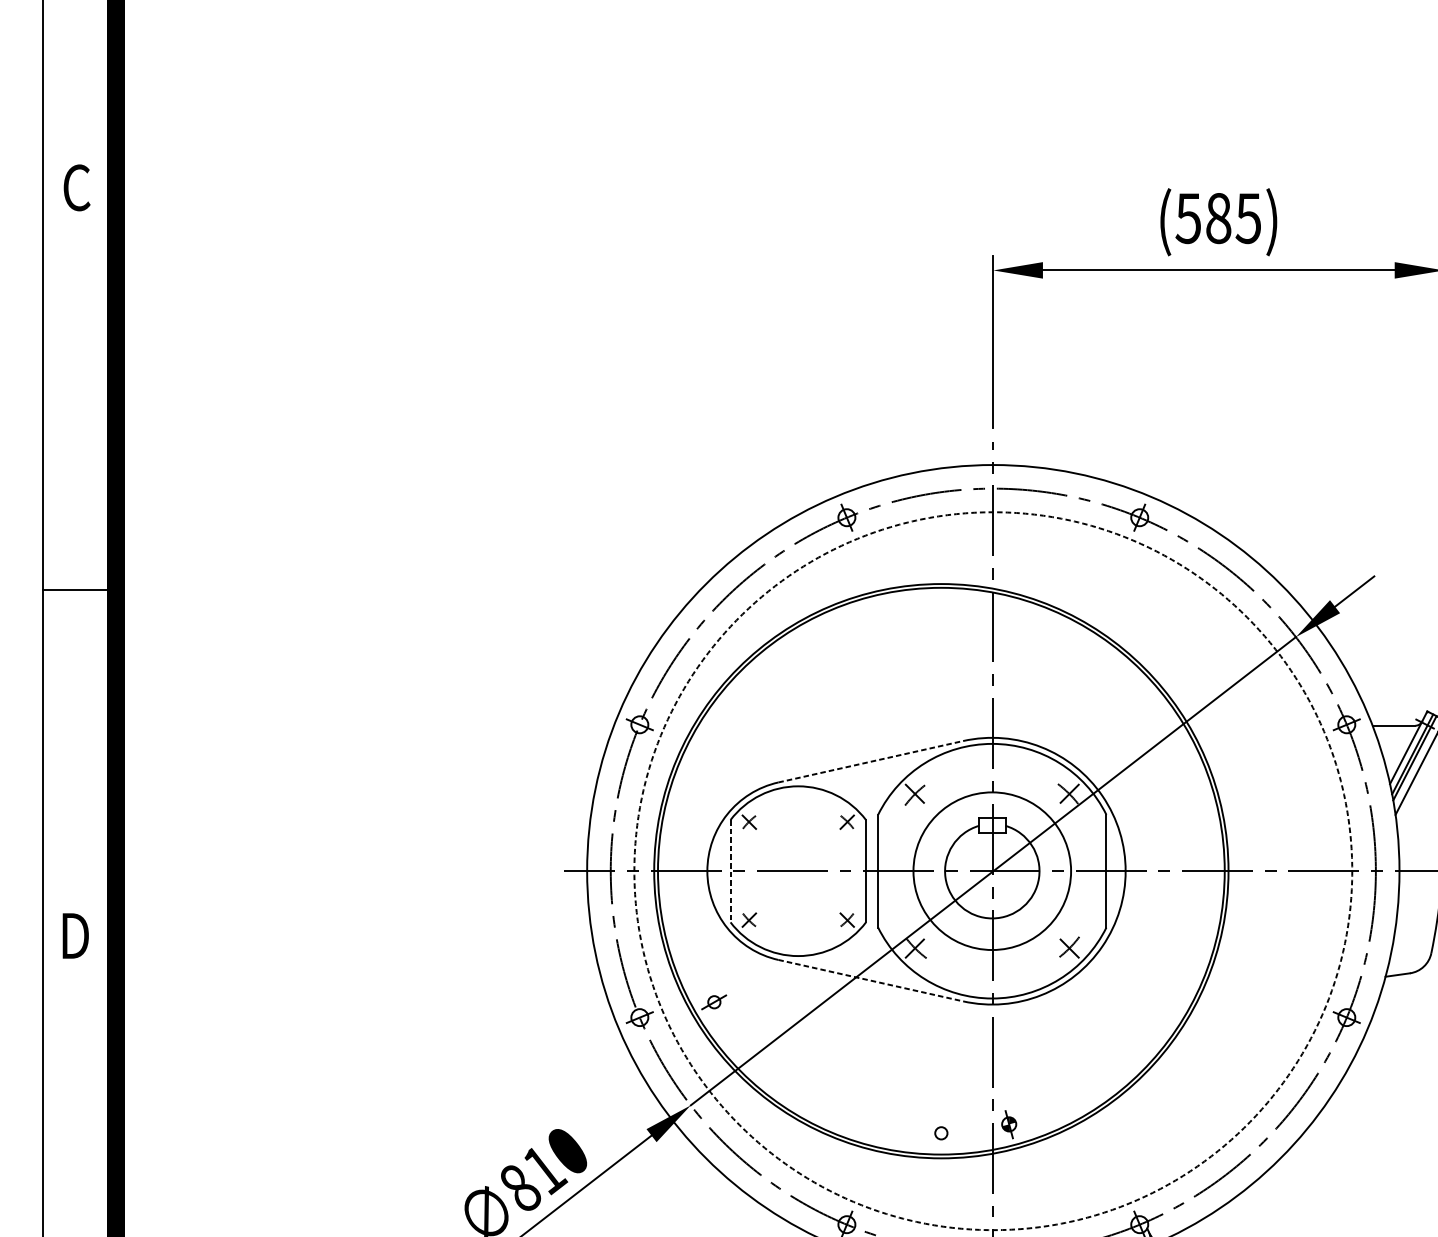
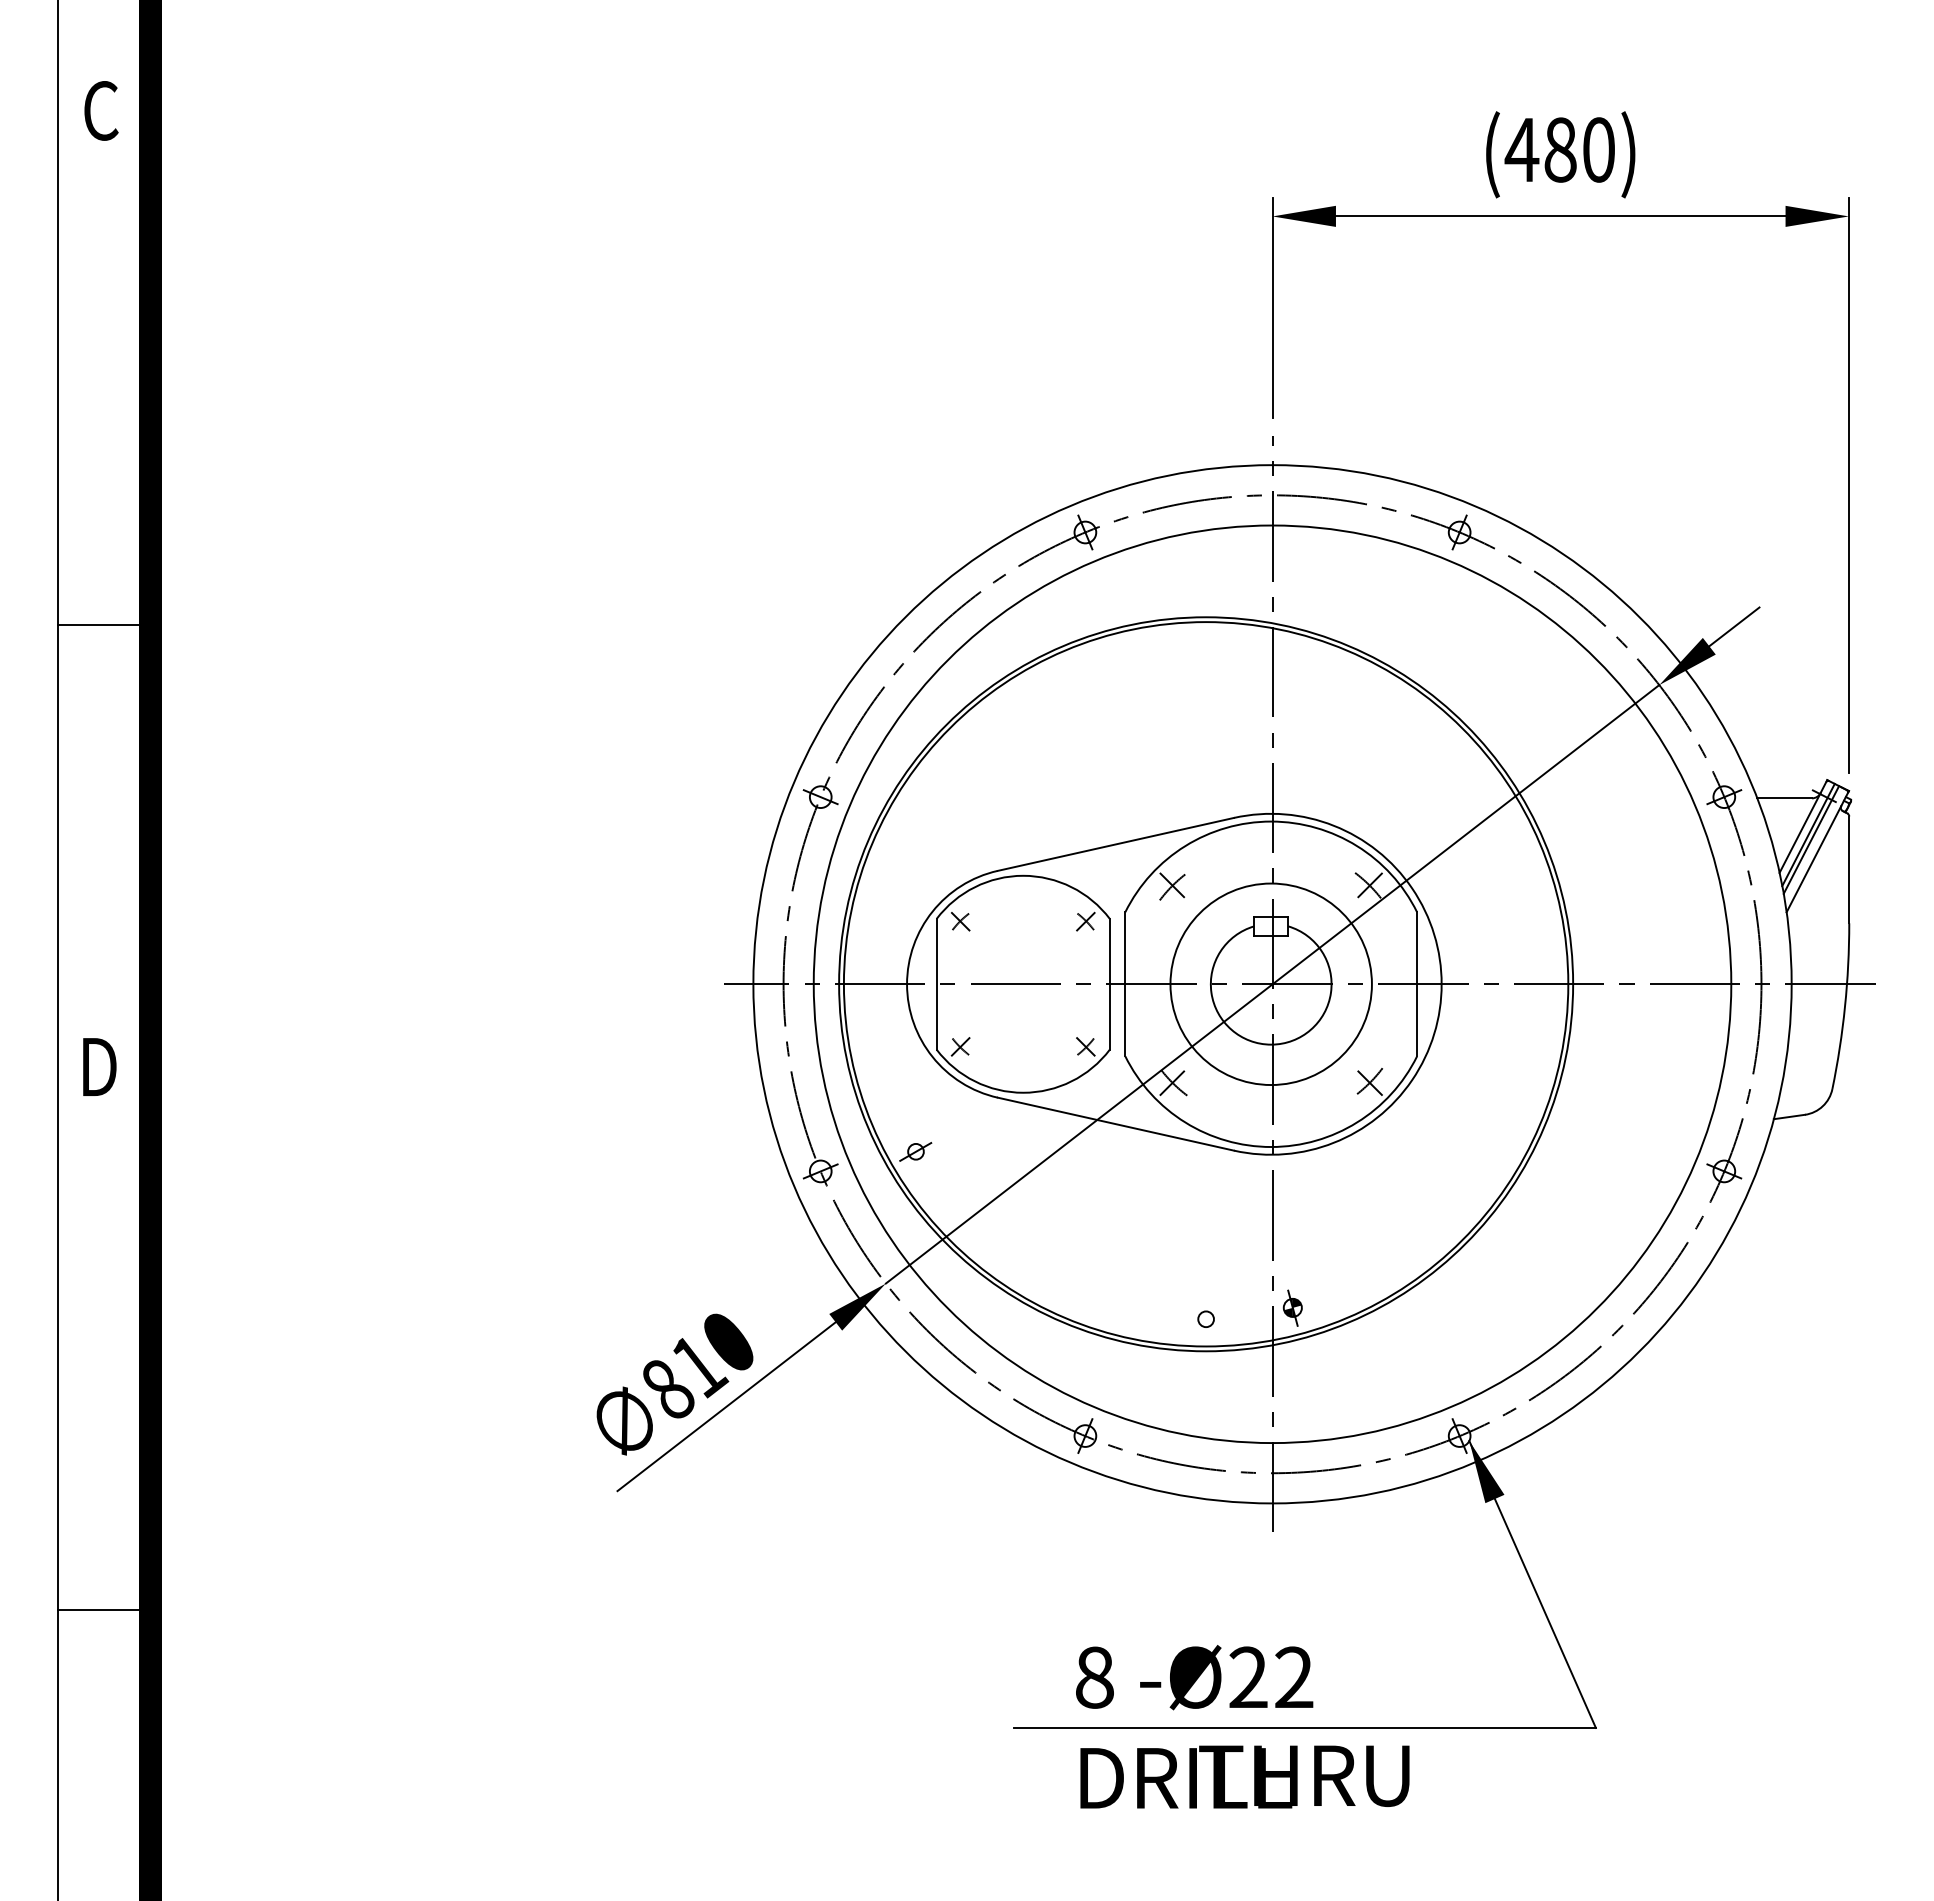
text: (1217, 218) -> (1559, 149), (585) -> (480)
line: (870, 761) -> (1115, 844), dashed -> solid
line: (730, 871) -> (936, 984), dashed -> solid
circle: (993, 871) -> (1272, 984), dashed -> solid
line: (870, 980) -> (1115, 1124), dashed -> solid

